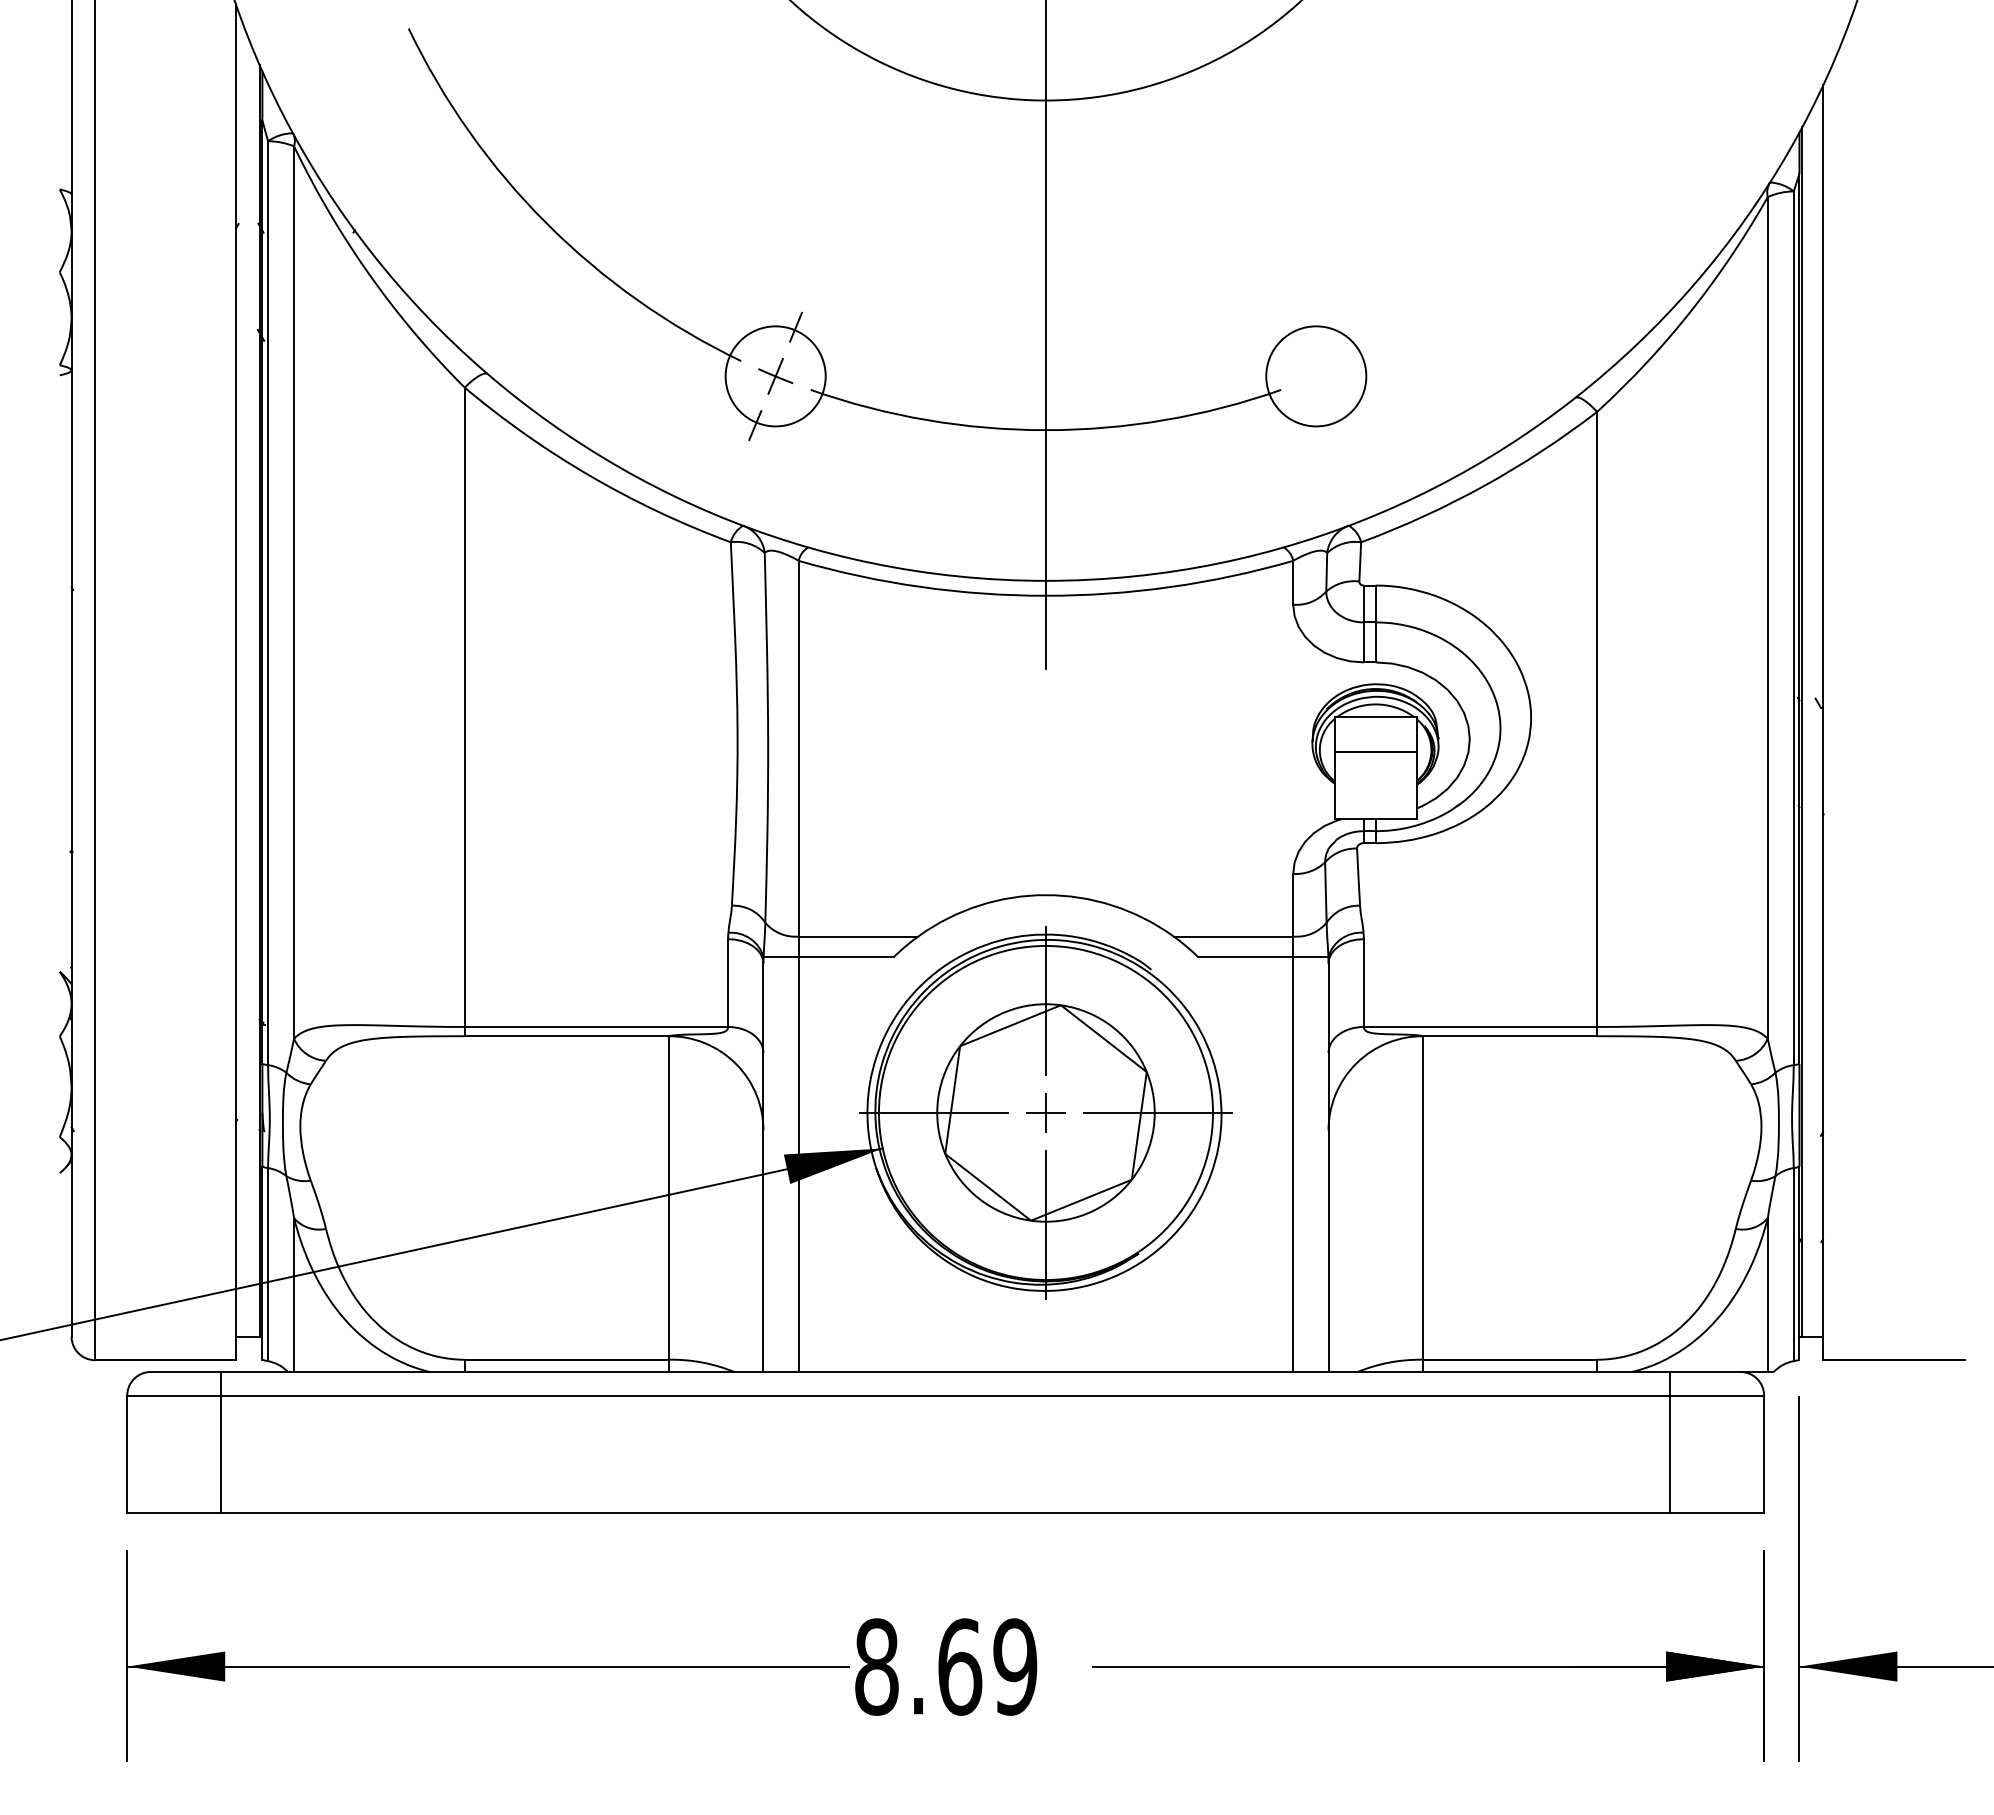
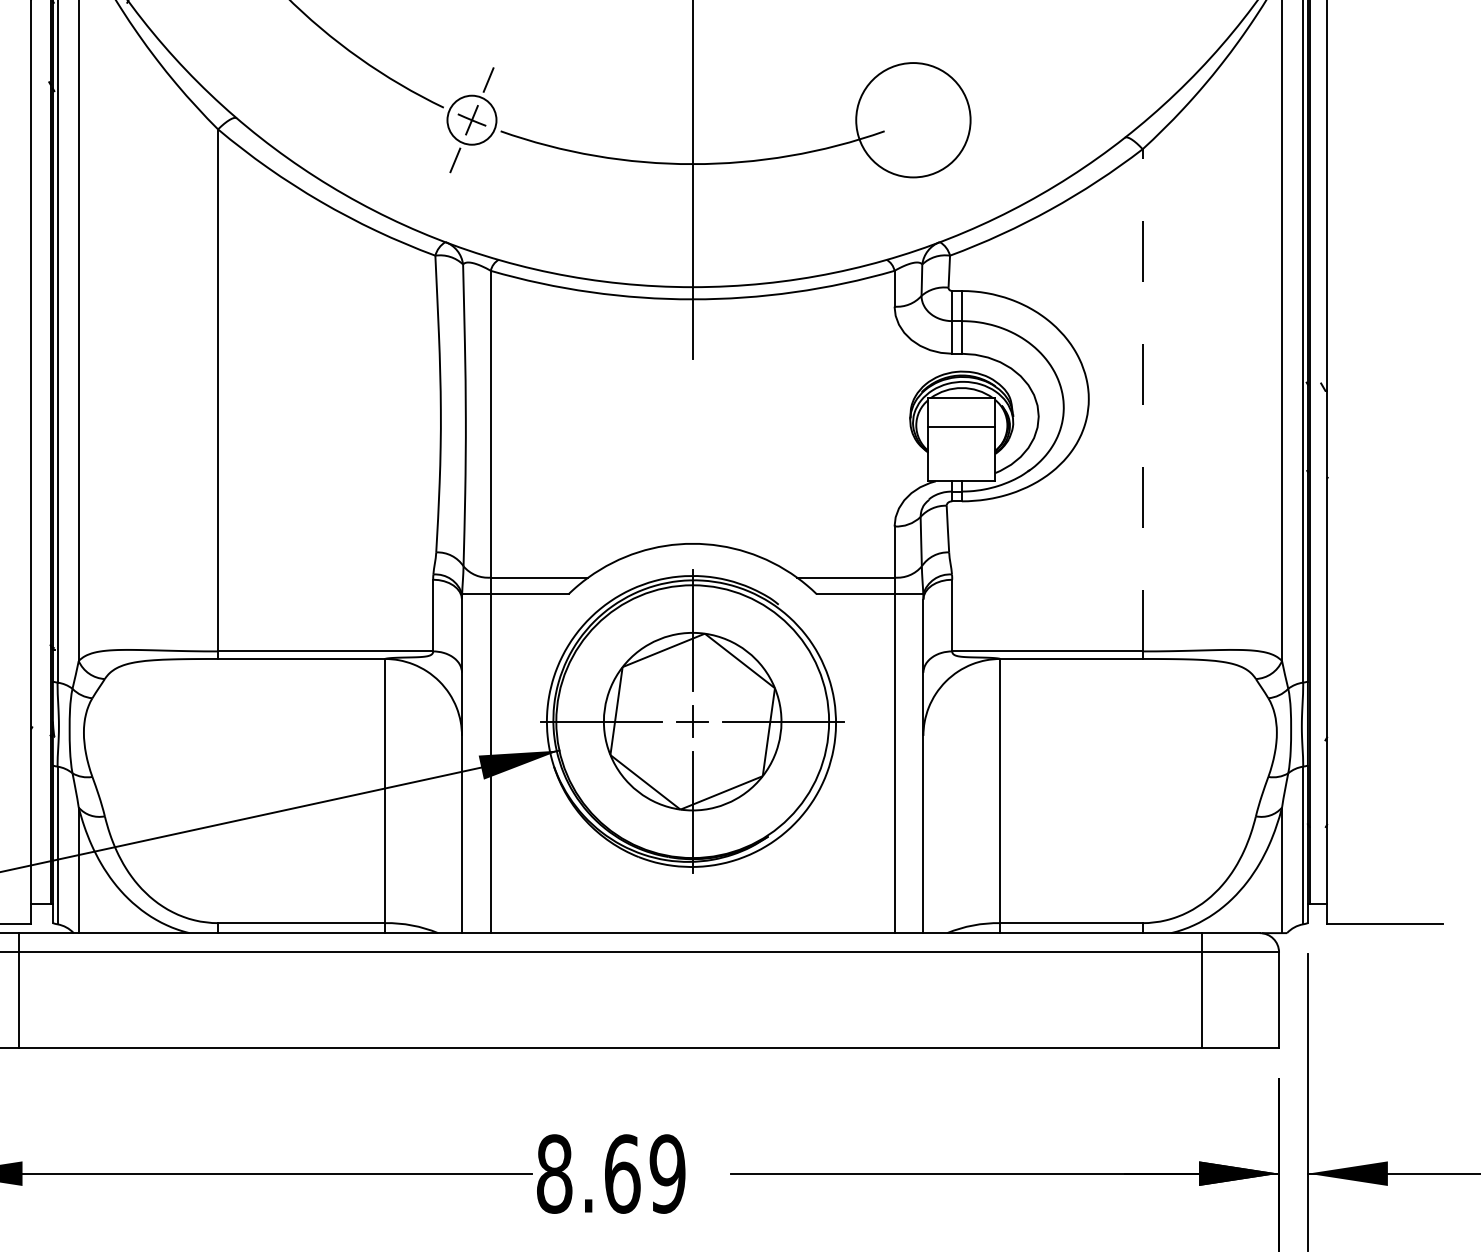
circle: (775, 376) -> (471, 120), size x0.6
circle: (1316, 376) -> (913, 120), size x1.4
line: (1597, 719) -> (1143, 400), solid -> dashed

